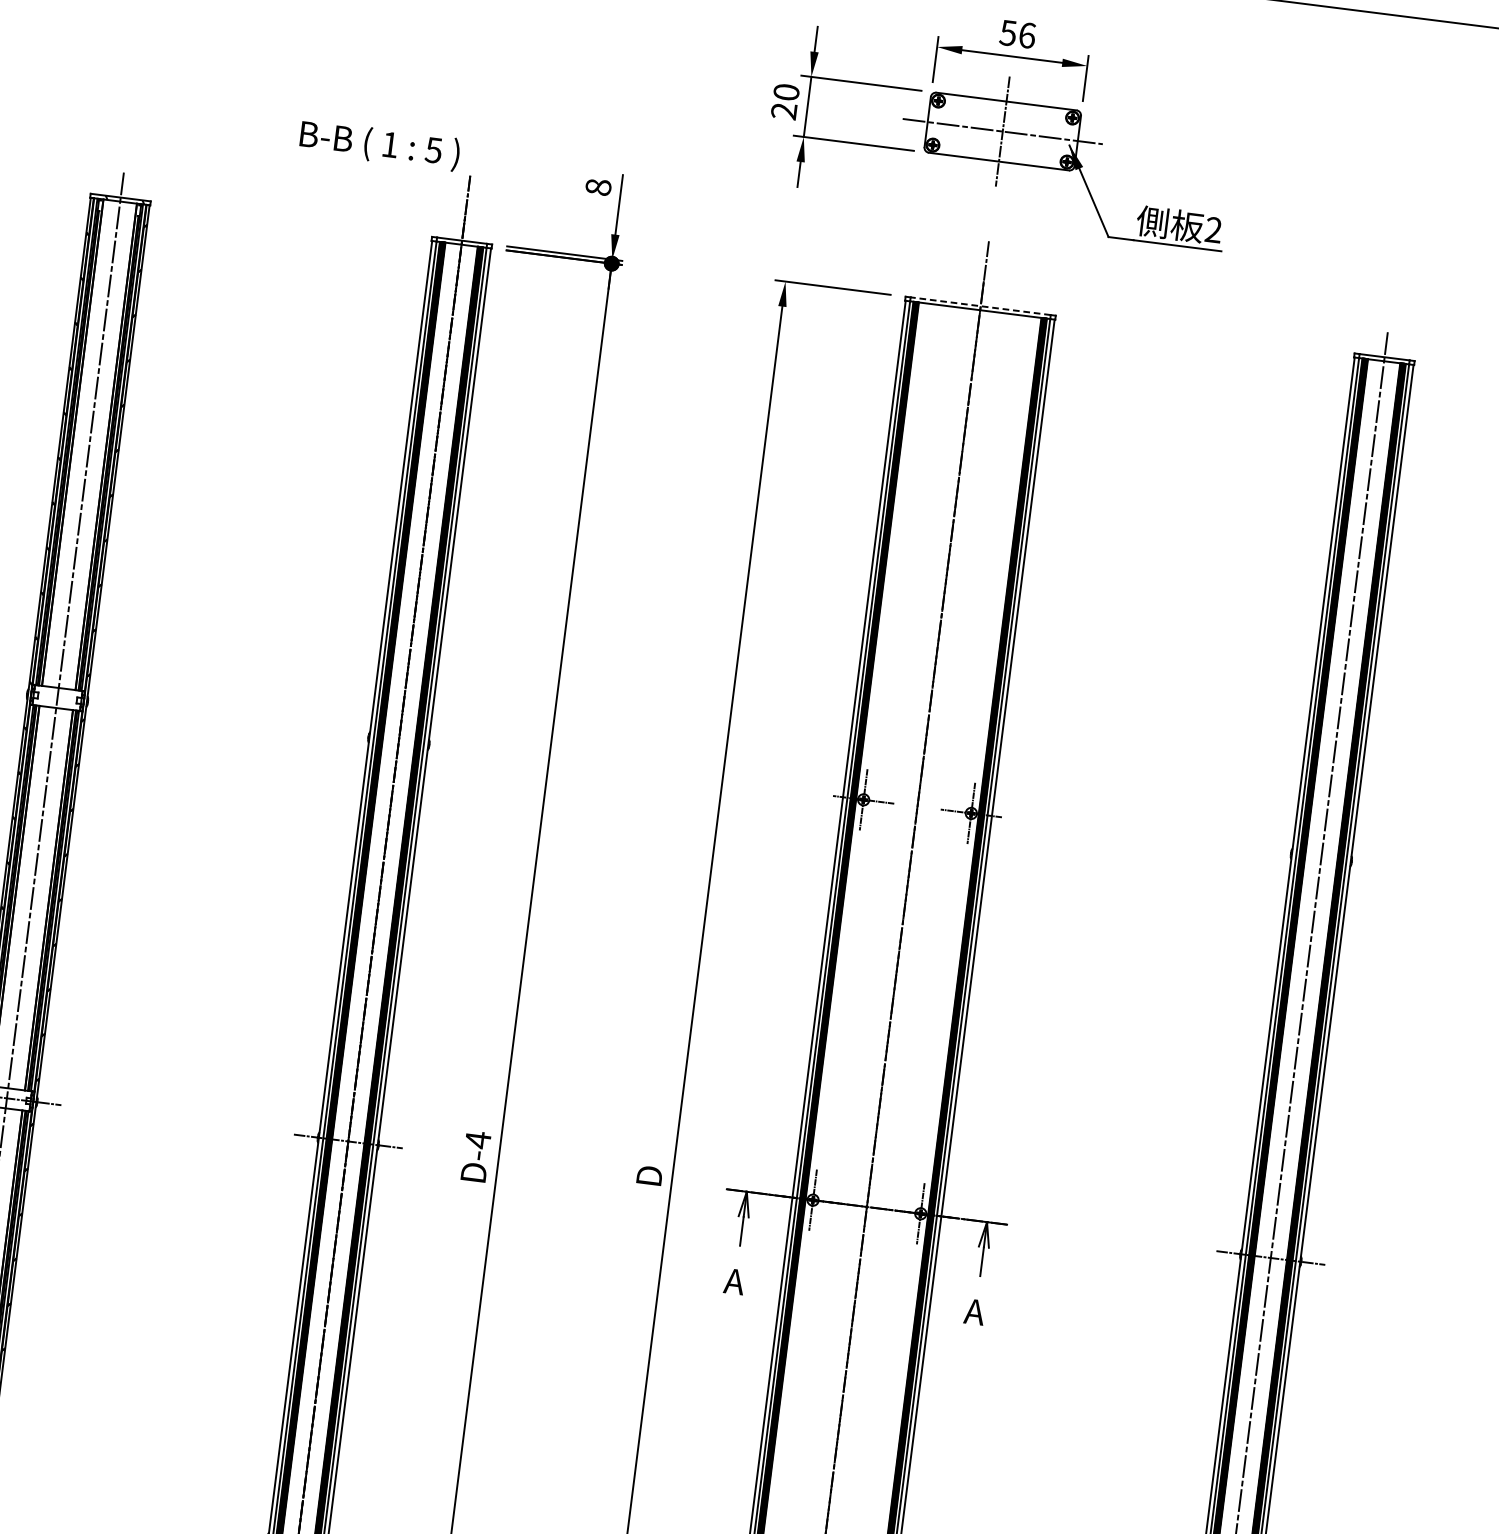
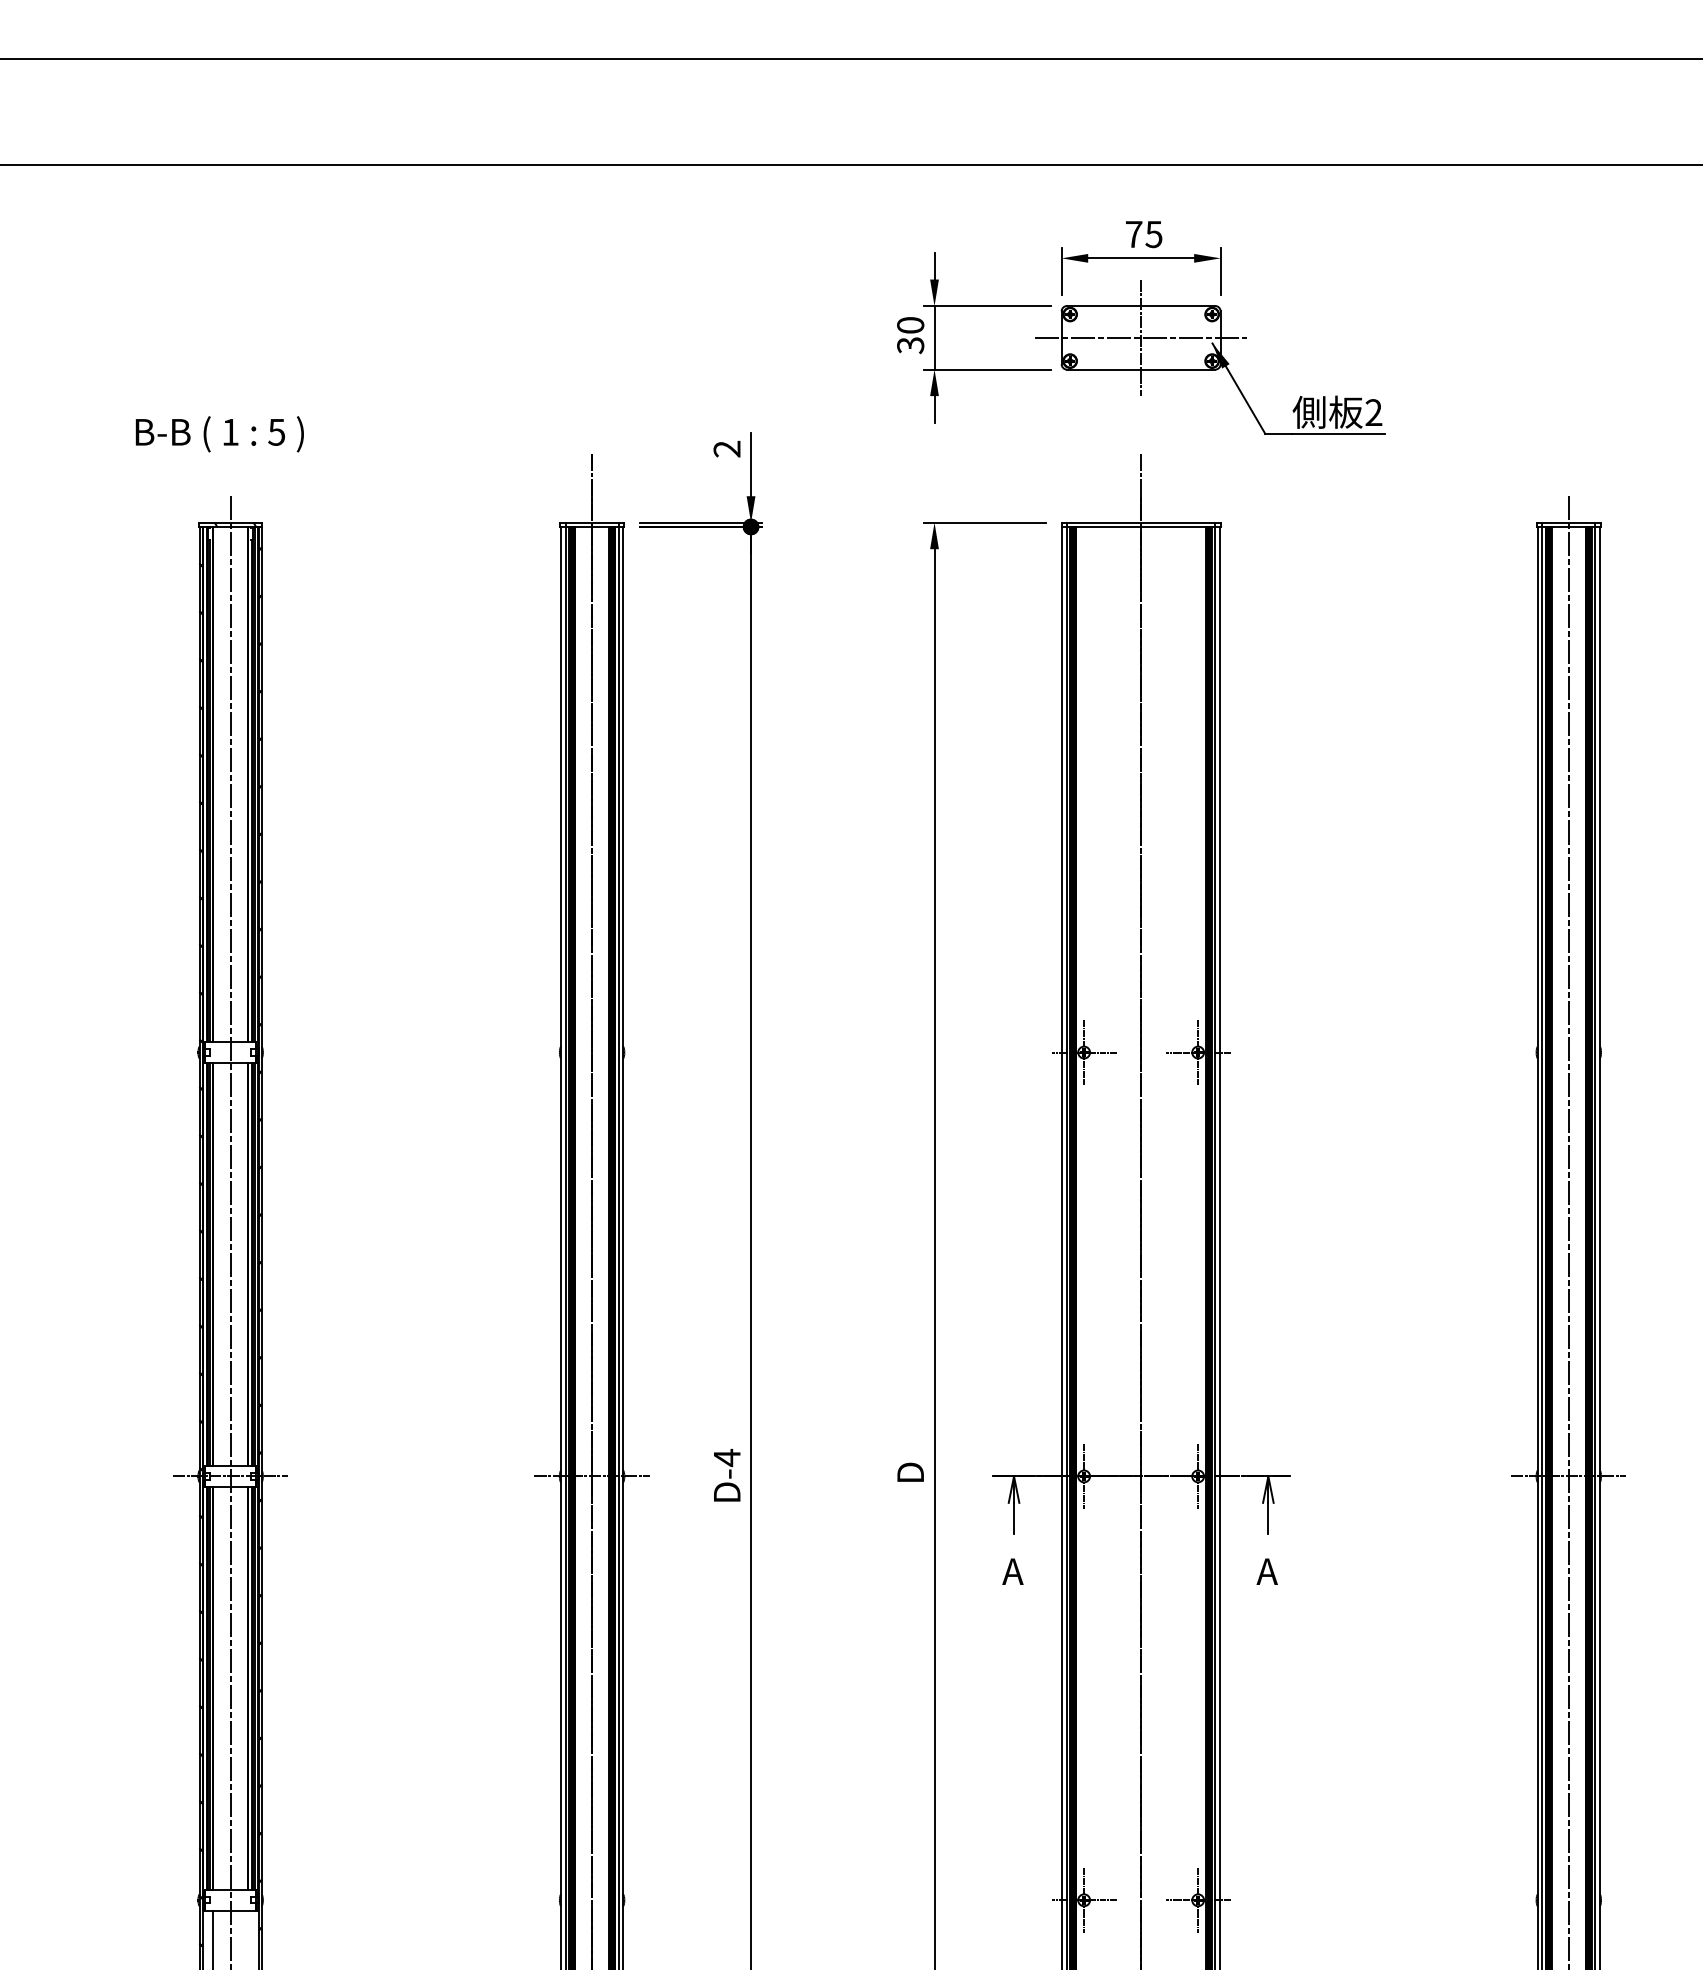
text: (1017, 34) -> (1143, 234), 56 -> 75
text: (784, 111) -> (910, 345), 20 -> 30
text: (379, 145) -> (219, 434), moved
text: (597, 186) -> (726, 448), 8 -> 2
line: (980, 305) -> (1140, 522), dashed -> solid

